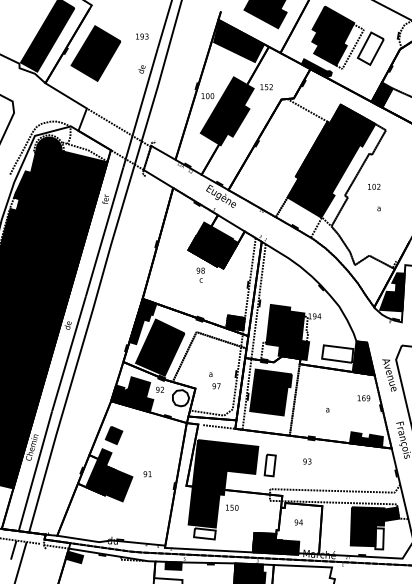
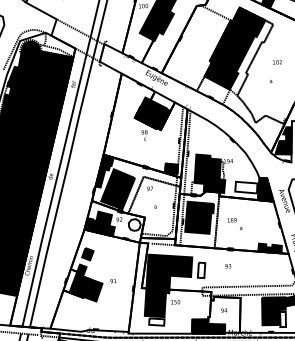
text: (374, 186) -> (277, 62), moved
text: (216, 386) -> (150, 189), moved
text: (363, 398) -> (231, 220), moved

